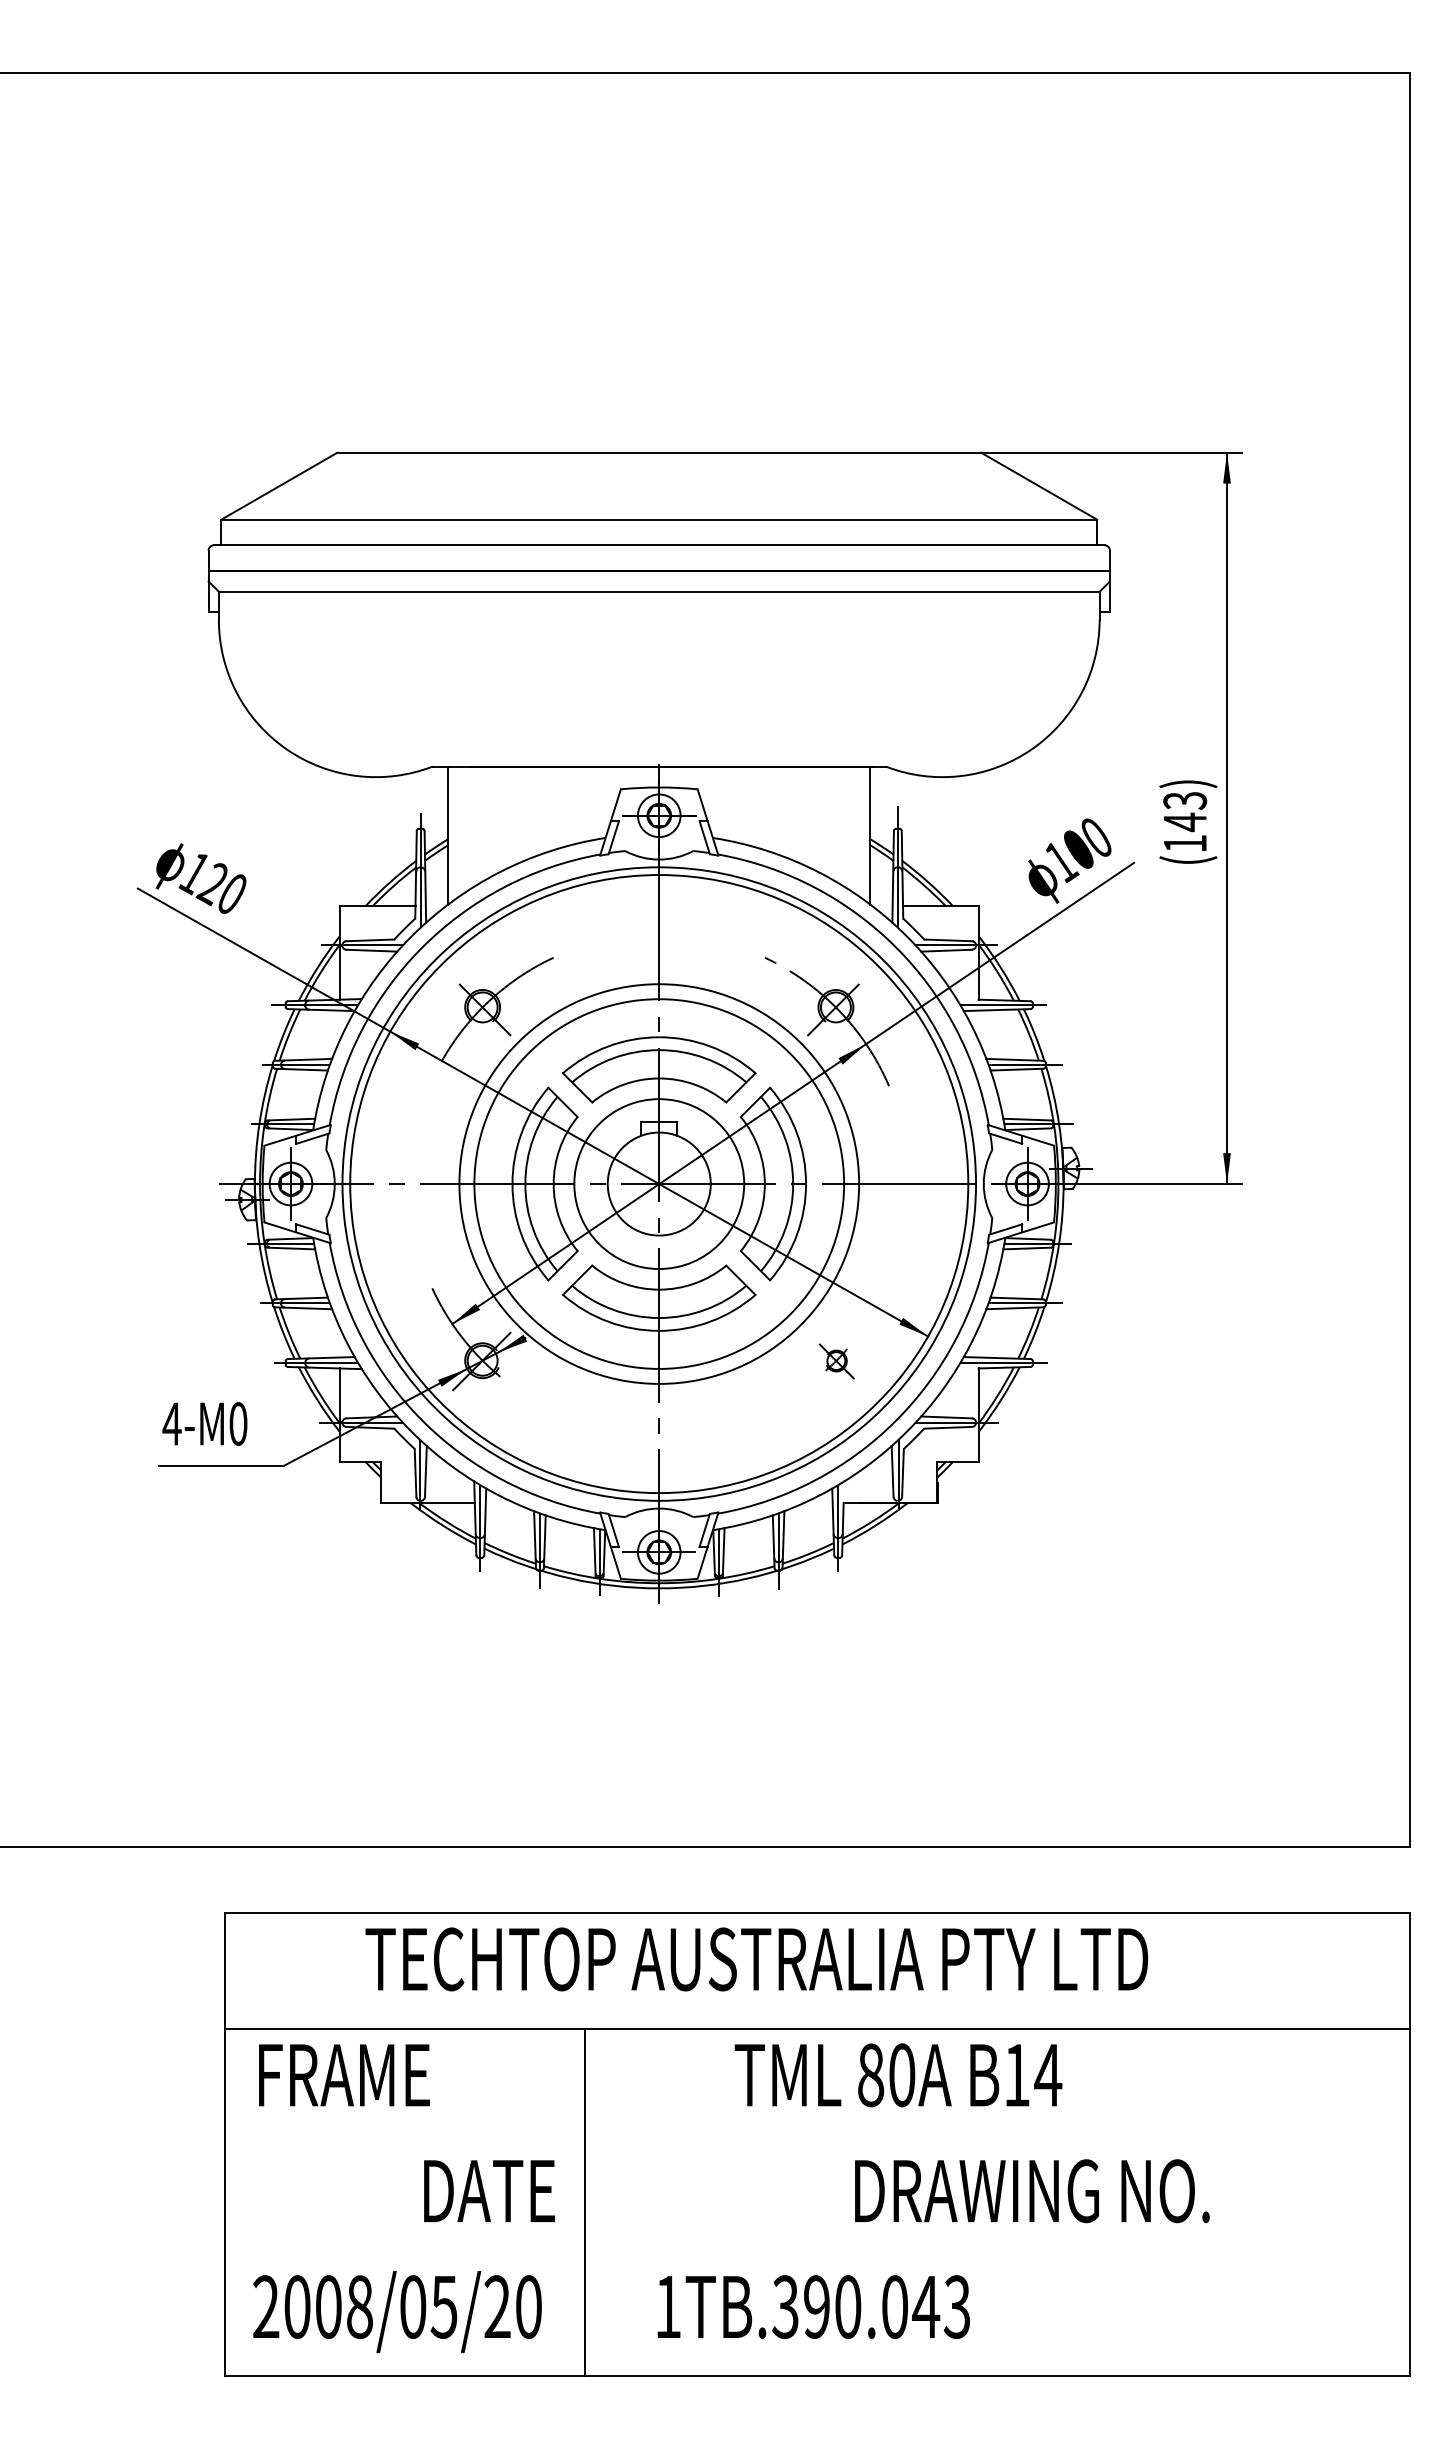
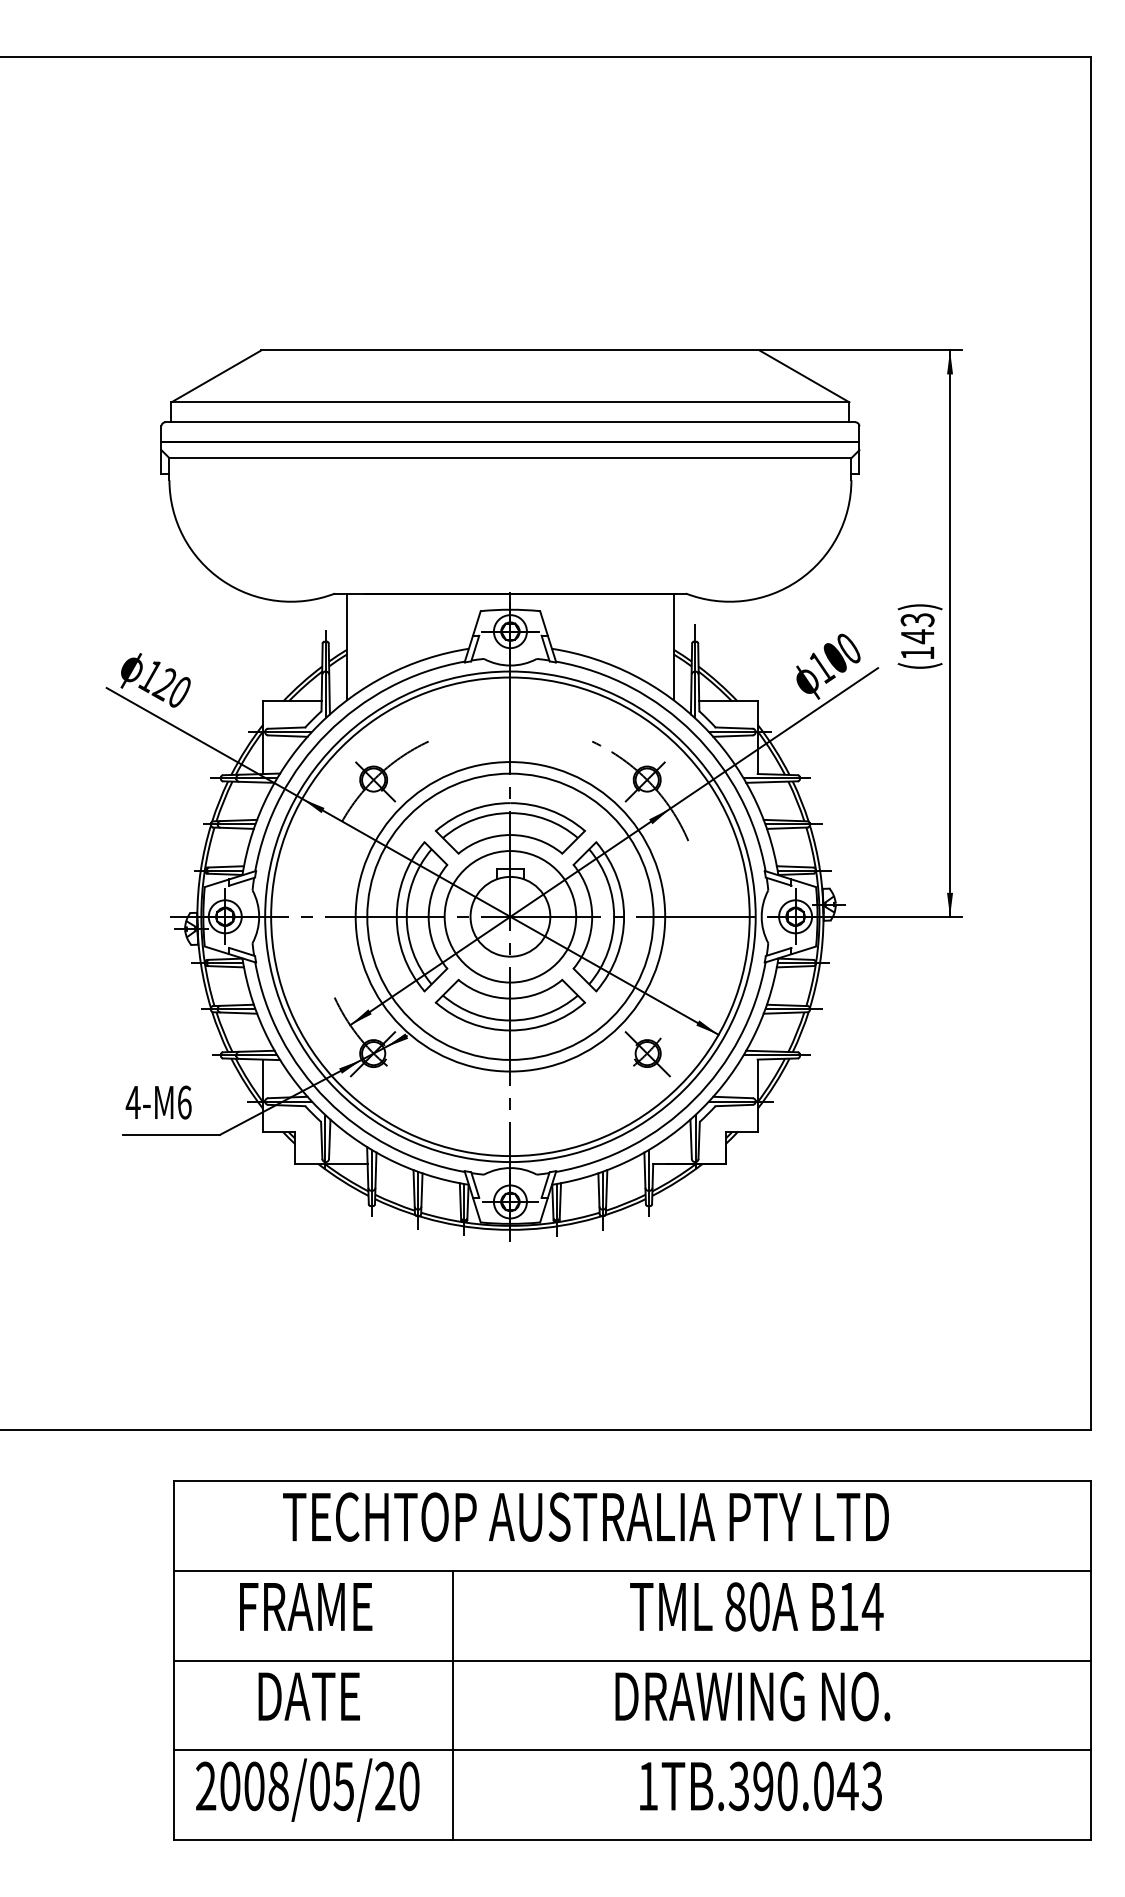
part: (836, 1361) -> (647, 1054), size x1.67
text: (238, 1423) -> (184, 1102), 4-M0 -> 4-M6
text: (344, 2075) -> (306, 1607), moved
text: (898, 2075) -> (756, 1607), moved
line: (816, 2144) -> (632, 1660), added
text: (489, 2191) -> (309, 1696), moved
text: (1032, 2191) -> (752, 1696), moved
line: (816, 2260) -> (632, 1750), added
text: (813, 2306) -> (760, 1785), moved

